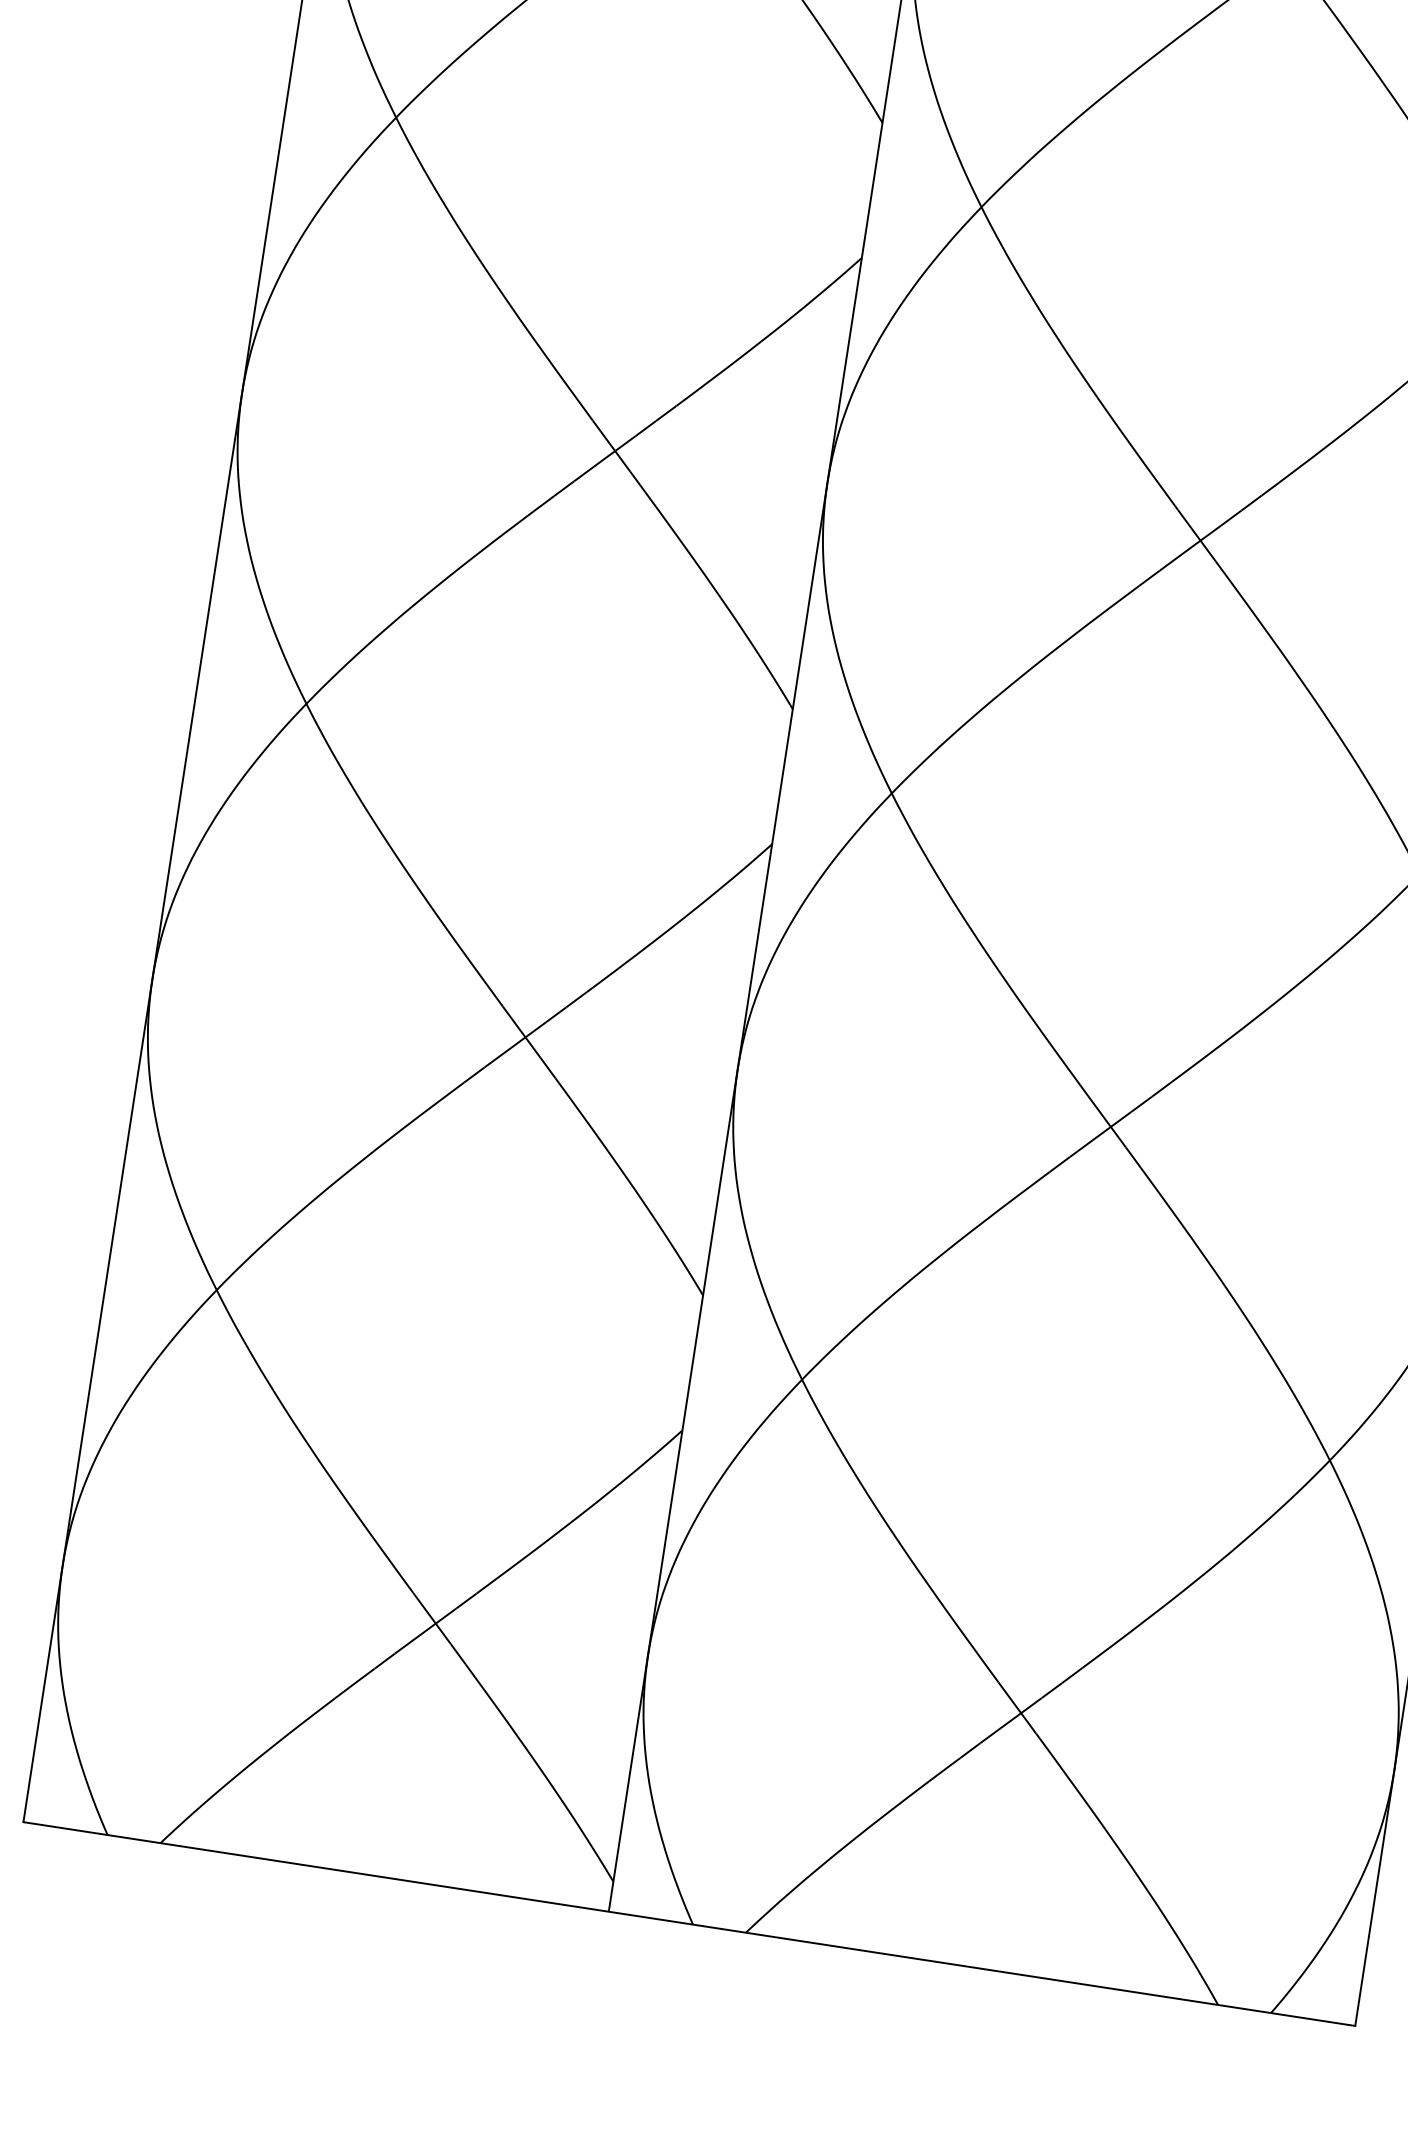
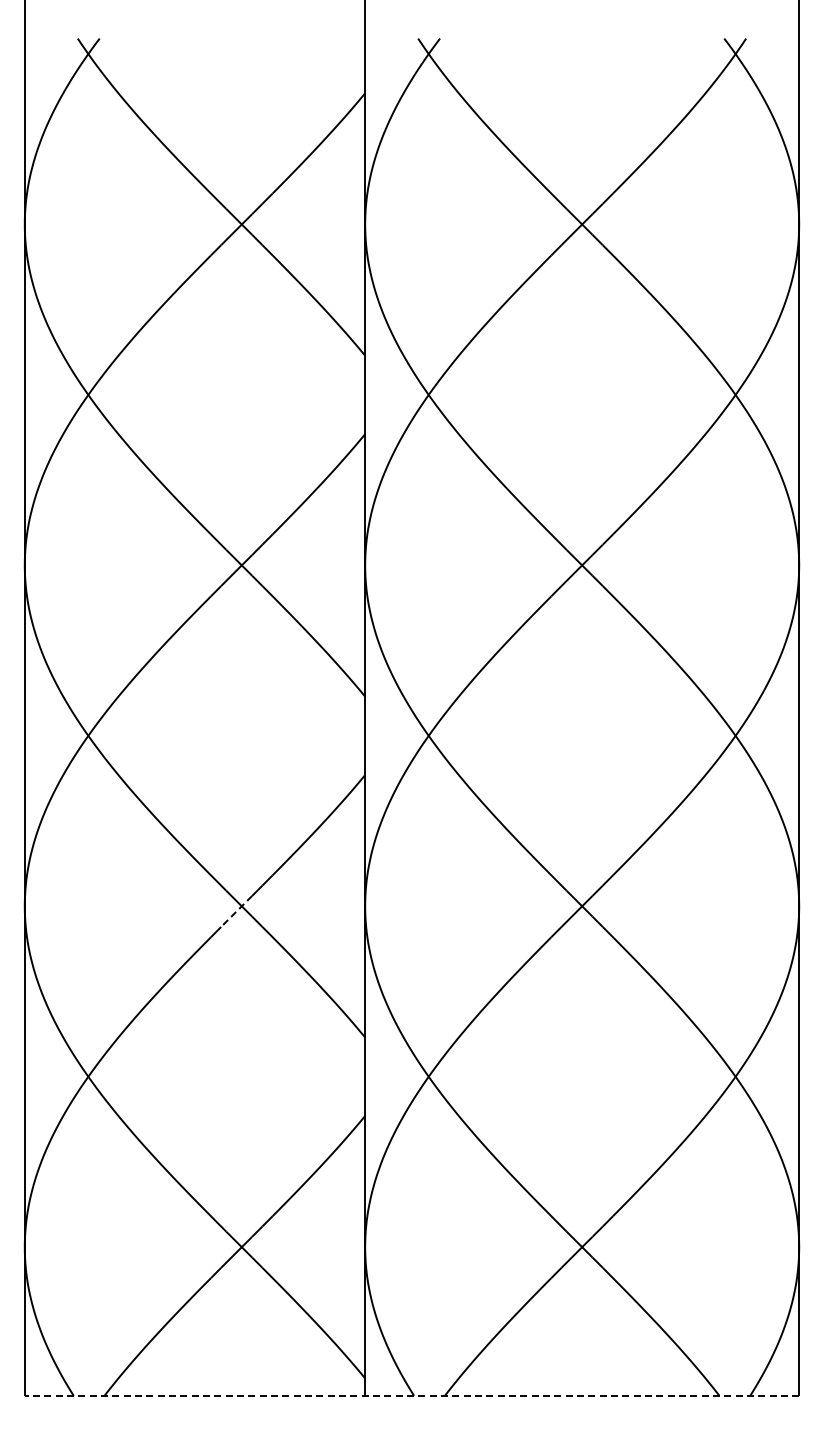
line: (514, 1044) -> (236, 911), solid -> dashed
line: (688, 1923) -> (411, 1395), solid -> dashed

